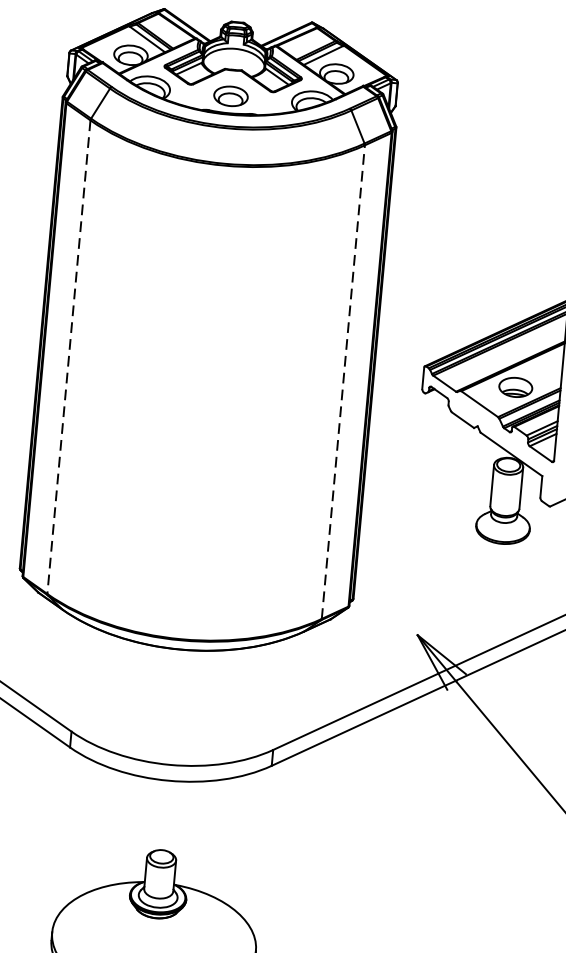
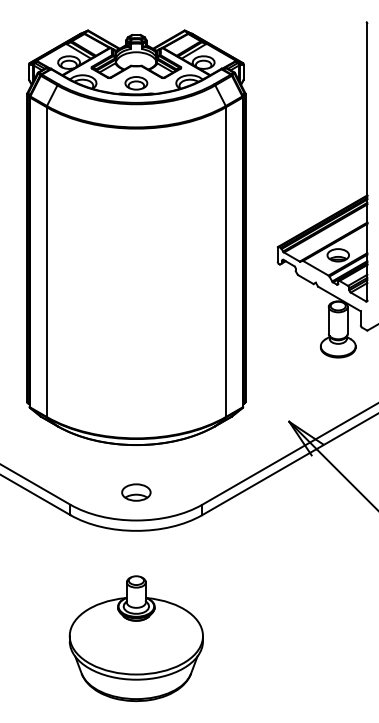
line: (68, 357) -> (46, 262), dashed -> solid
line: (343, 382) -> (226, 262), dashed -> solid
part: (174, 722) -> (136, 492), added

